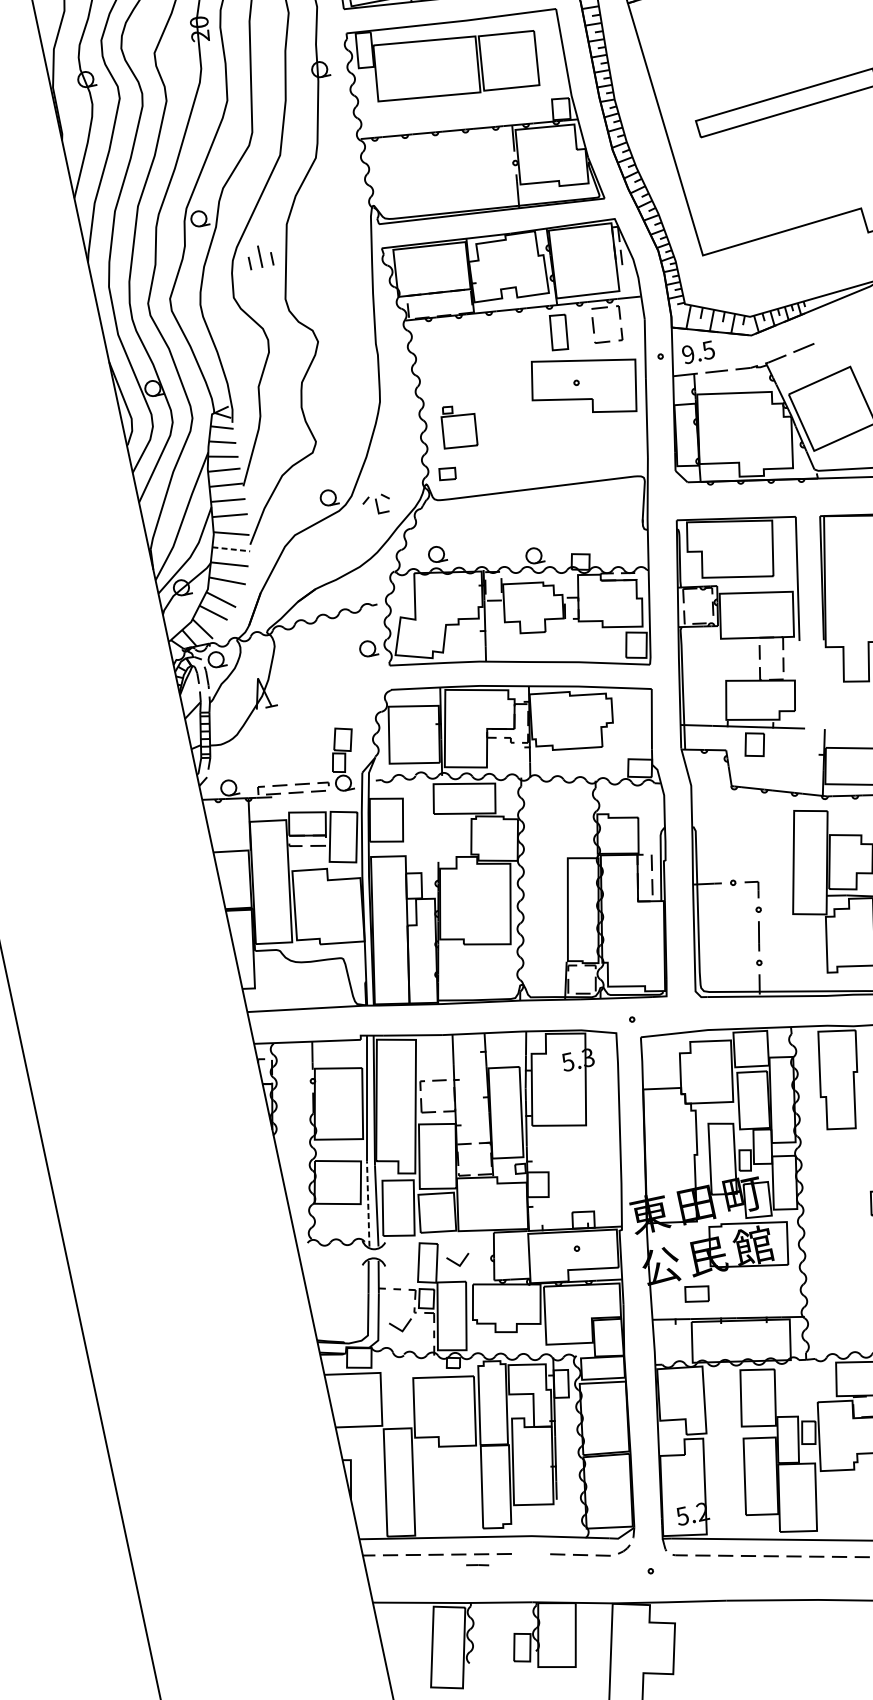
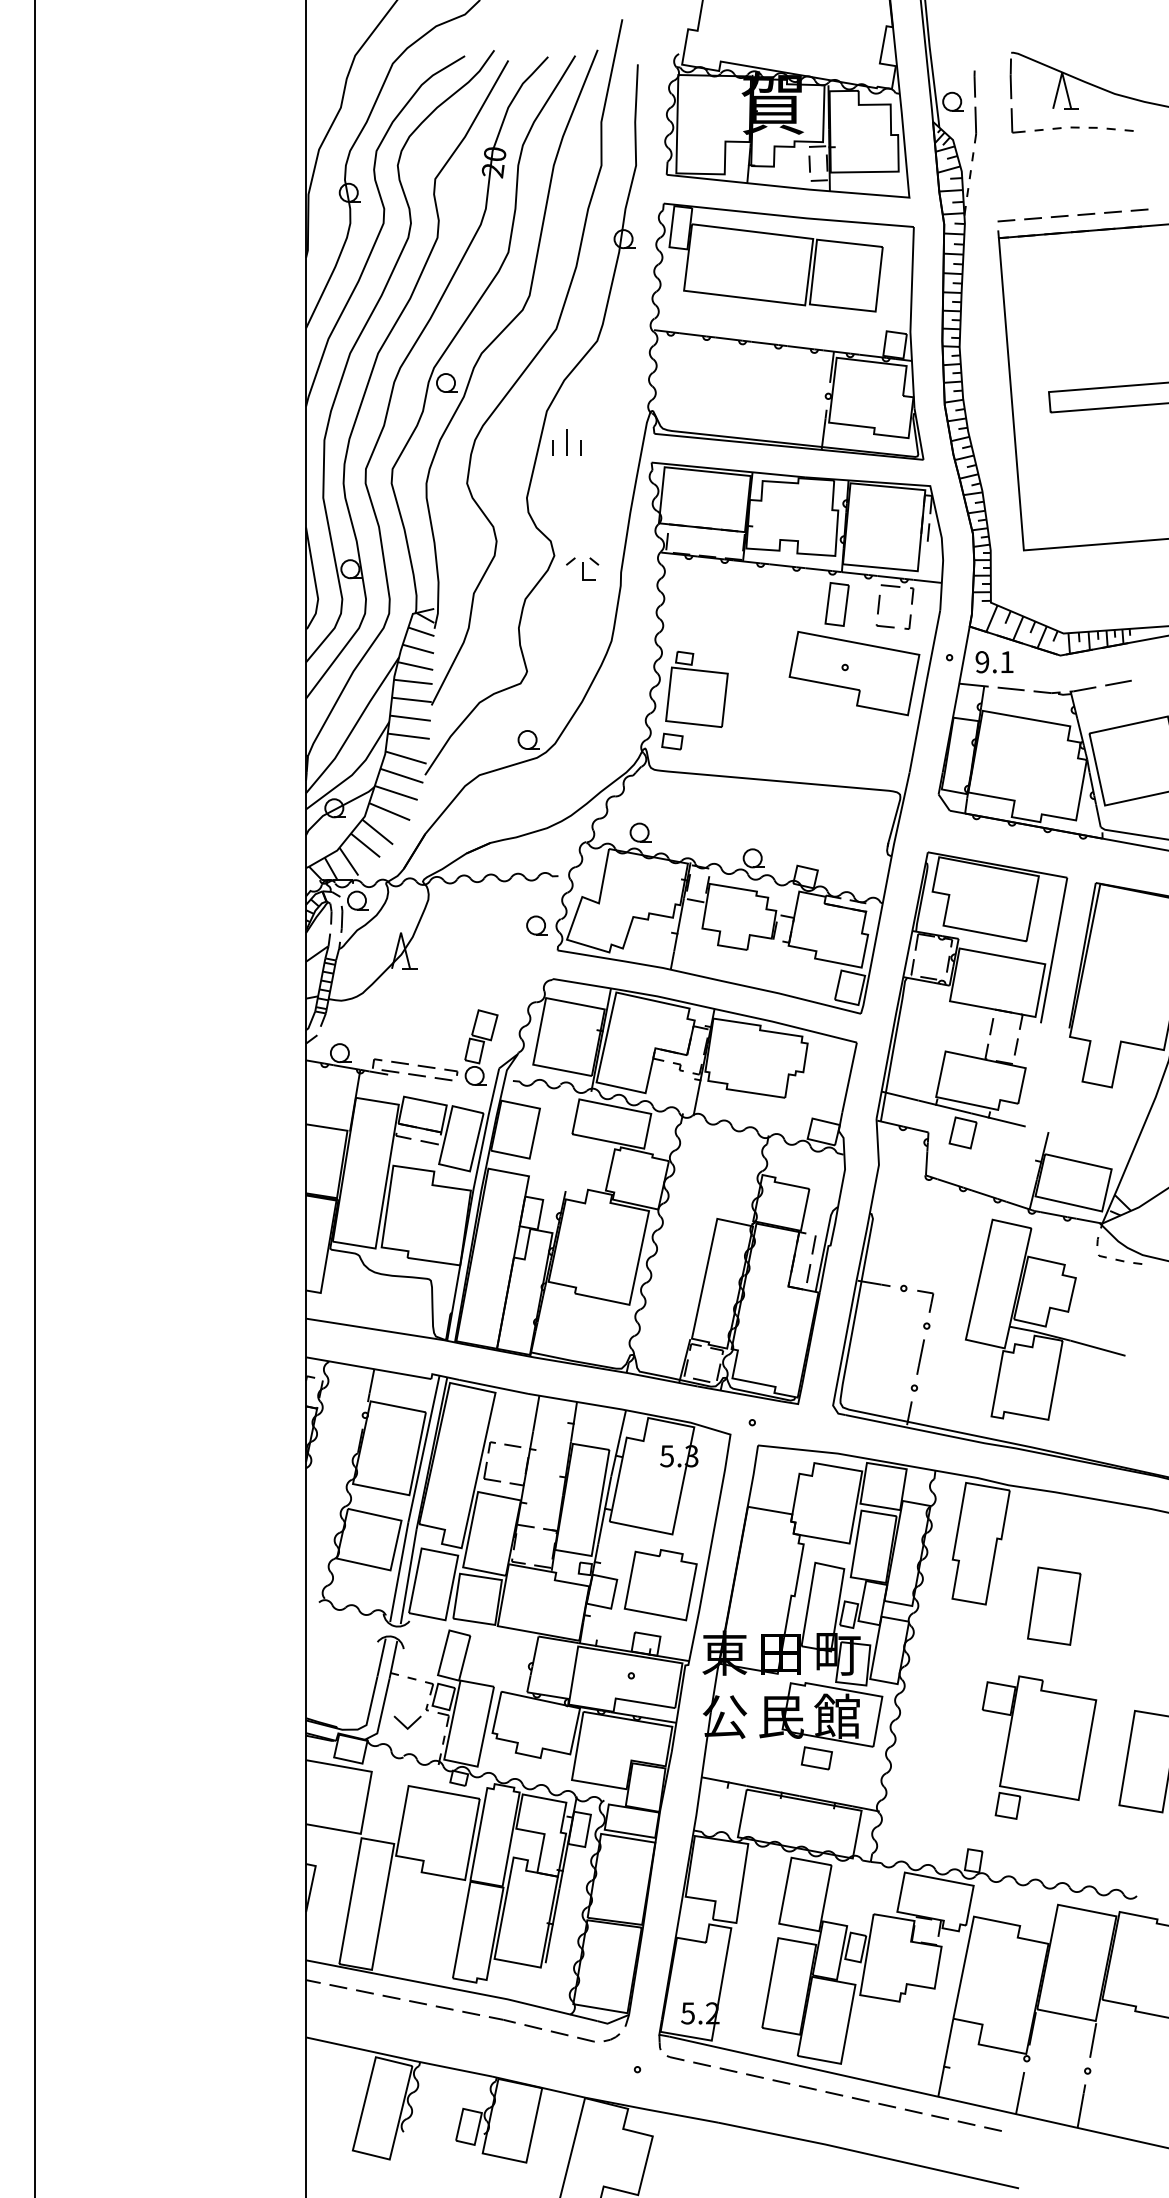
part: (259, 256) -> (566, 442), moved
text: (708, 350) -> (1006, 662), 9.5 -> 9.1
part: (458, 426) -> (696, 688), size x1.43
part: (376, 504) -> (582, 568), moved
line: (230, 549) -> (401, 775), dashed -> solid
part: (585, 1169) -> (660, 1585), added
line: (368, 1204) -> (399, 1572), dashed -> solid
part: (458, 1260) -> (490, 1660), removed
part: (696, 1294) -> (816, 1758), moved
line: (476, 1565) -> (501, 2019), moved

